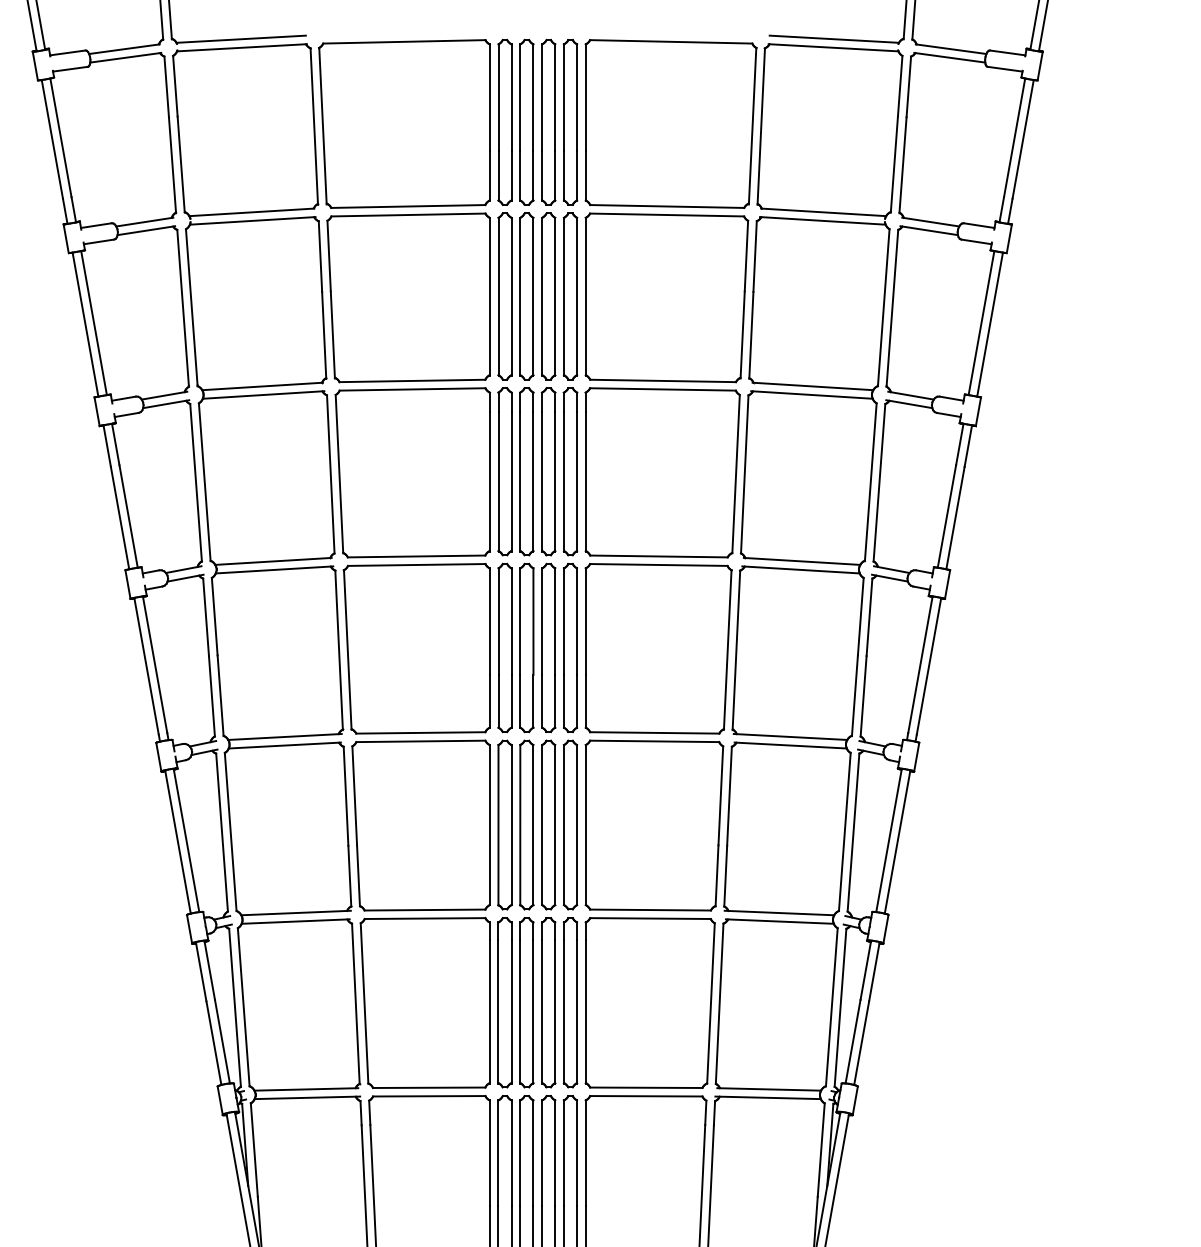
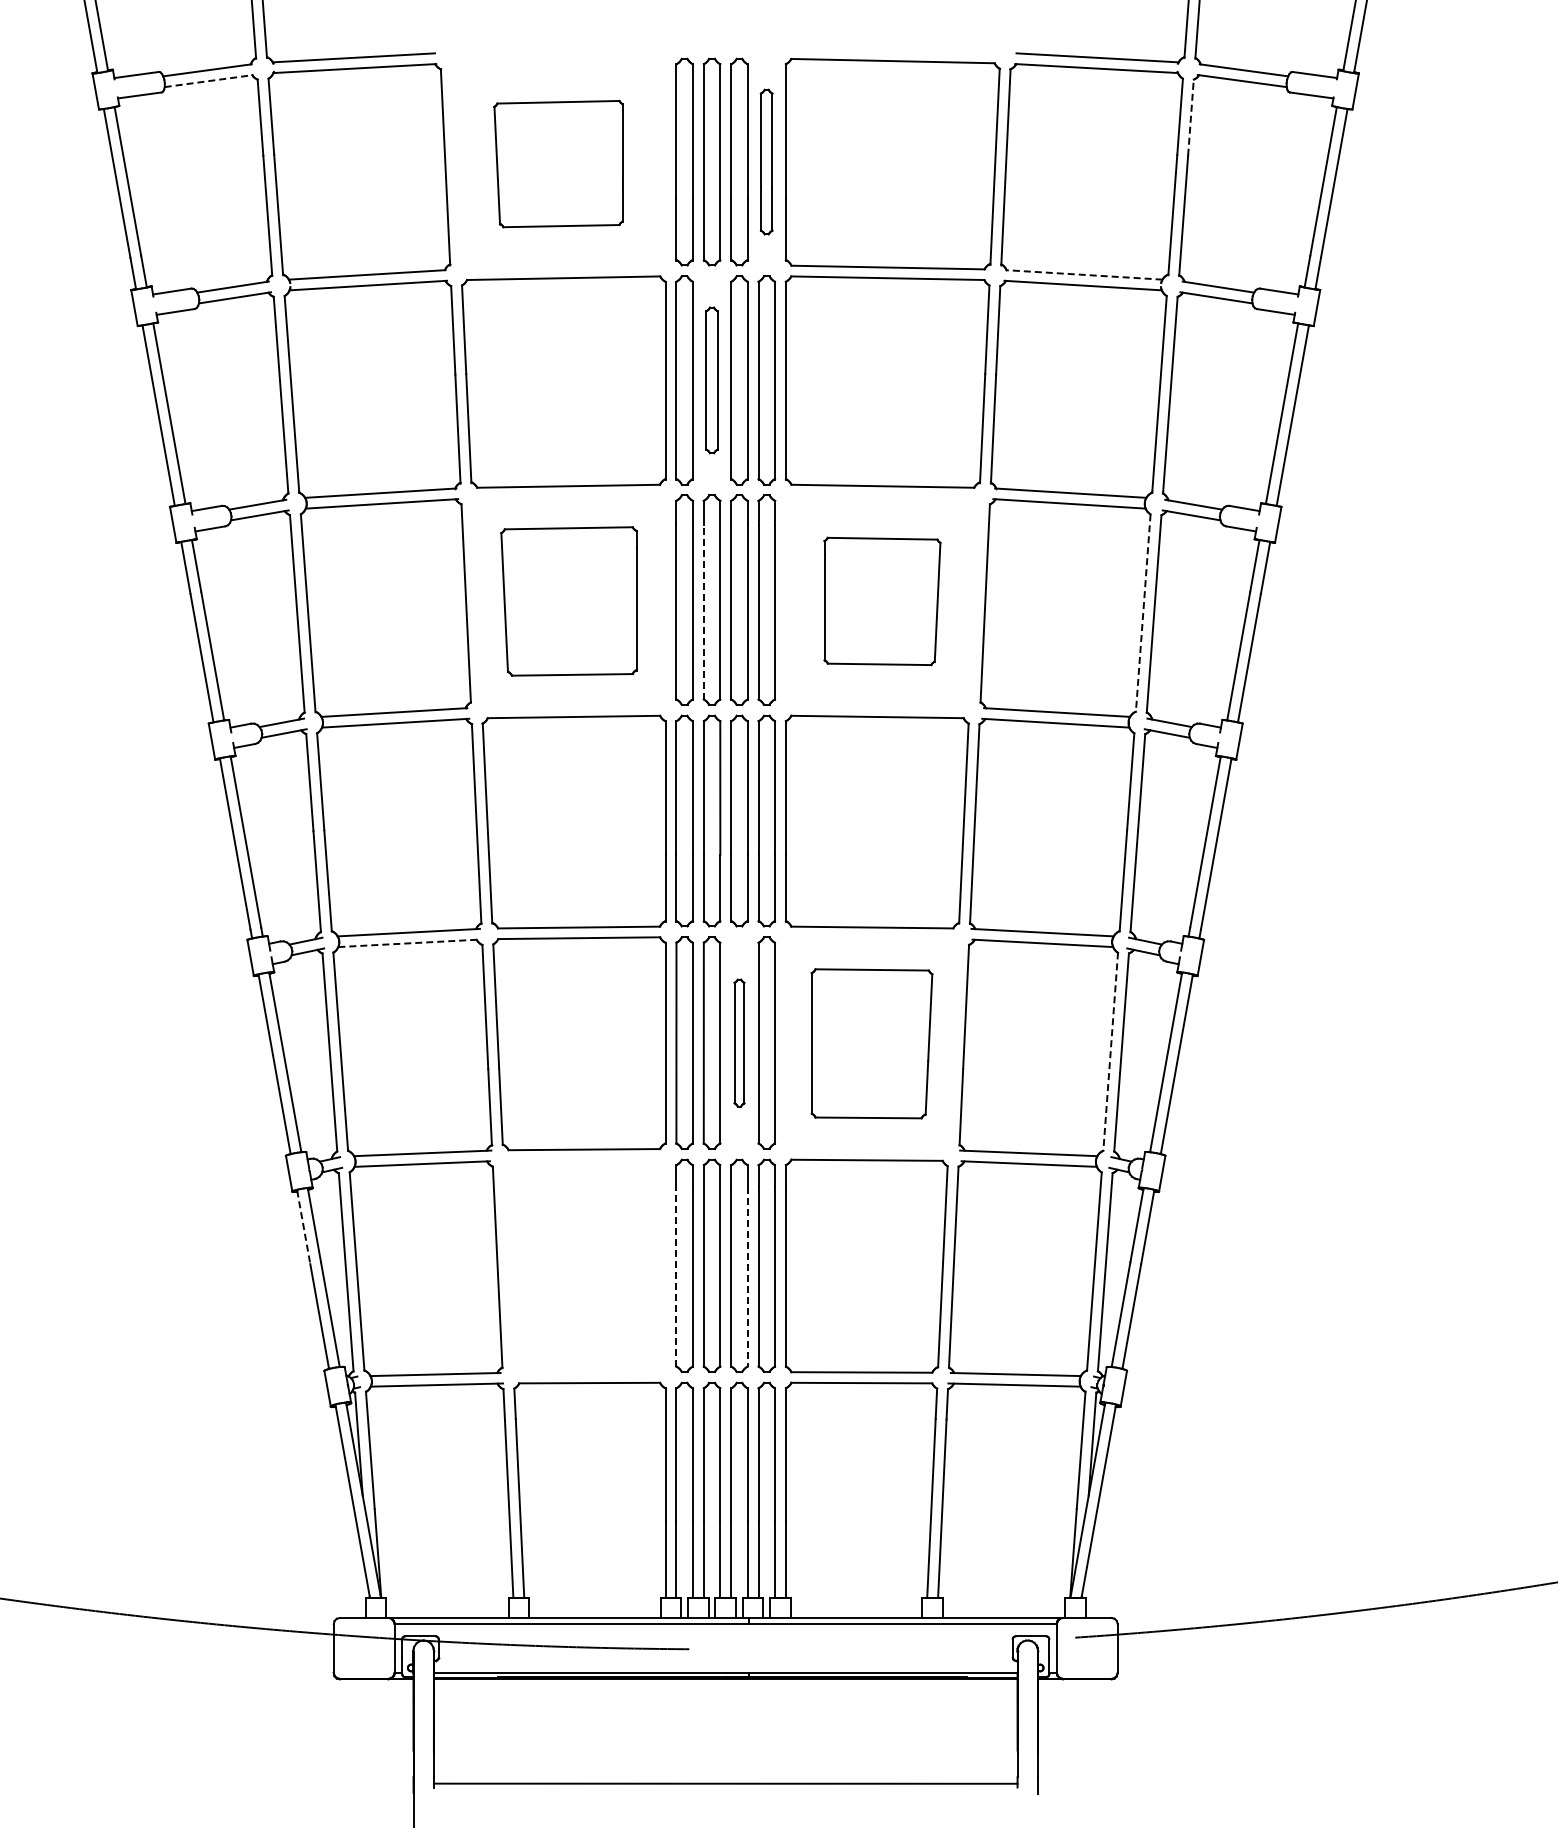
line: (126, 58) -> (209, 81), solid -> dashed
line: (908, 86) -> (1190, 117), solid -> dashed
part: (570, 121) -> (766, 161), size x0.7
part: (404, 123) -> (558, 163), size x0.6
line: (823, 212) -> (1084, 274), solid -> dashed
part: (526, 296) -> (711, 380), size x0.7
part: (412, 472) -> (568, 601), size x0.7
part: (662, 472) -> (882, 601), size x0.6
line: (520, 481) -> (703, 612), solid -> dashed
line: (870, 482) -> (1143, 613), solid -> dashed
line: (285, 745) -> (409, 943), solid -> dashed
part: (548, 824) -> (739, 1042), size x0.6
part: (654, 825) -> (871, 1043), size x0.7
line: (844, 831) -> (1110, 1051), solid -> dashed
line: (201, 972) -> (303, 1227), solid -> dashed
part: (425, 1002) -> (584, 1265), removed
line: (498, 1011) -> (676, 1276), solid -> dashed
line: (555, 1012) -> (747, 1277), solid -> dashed

